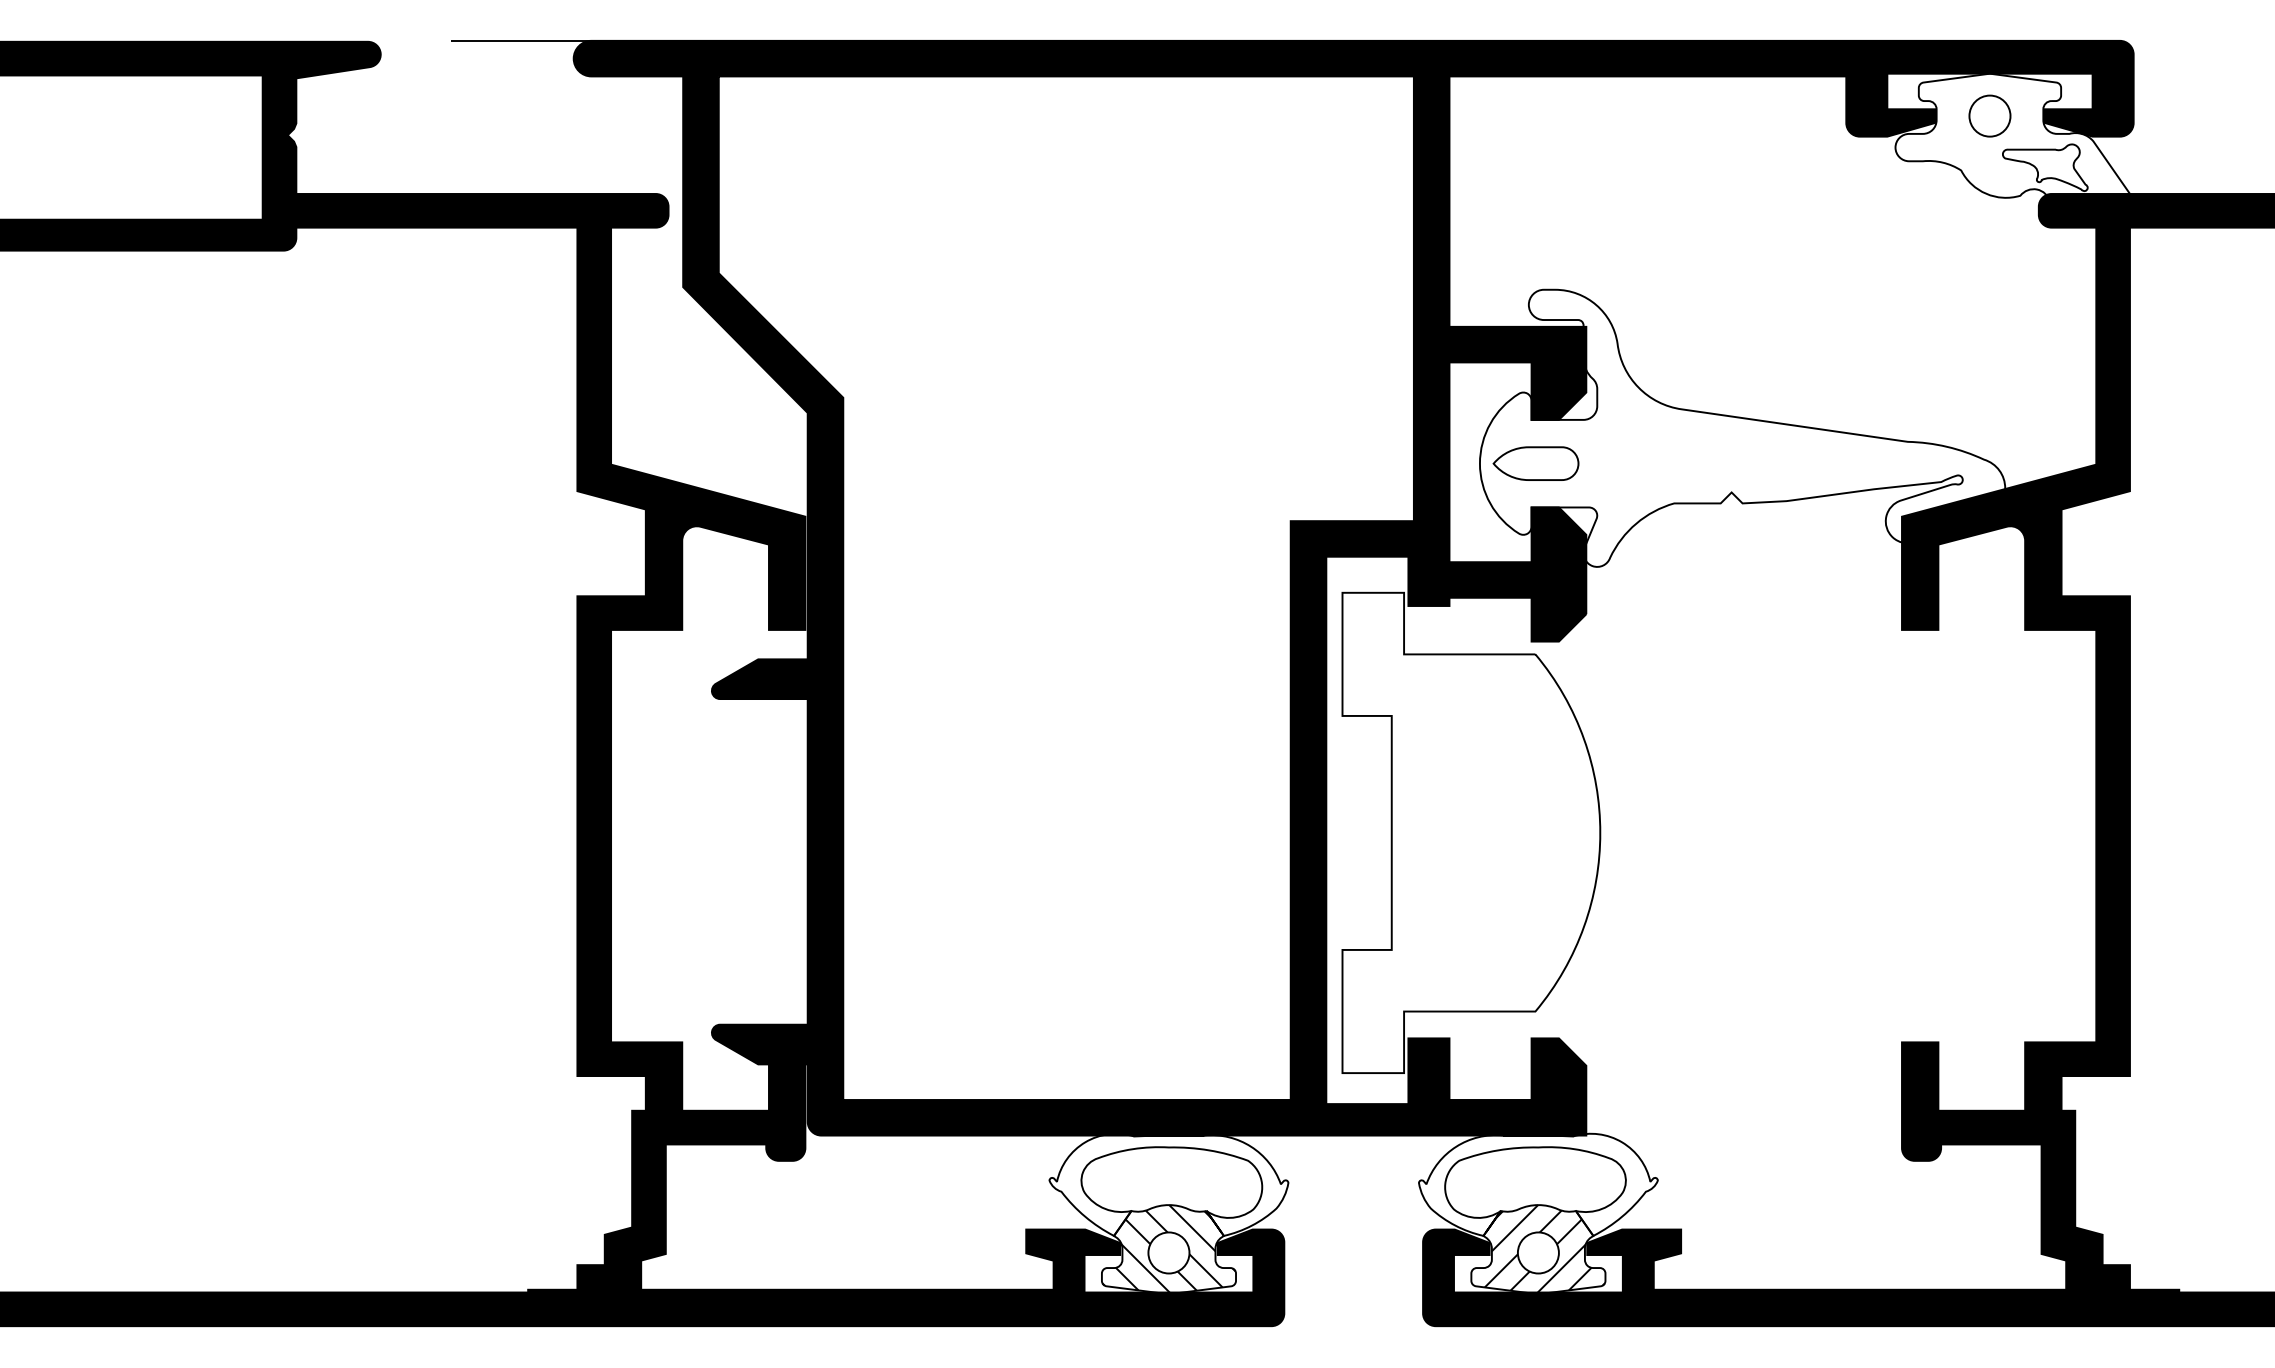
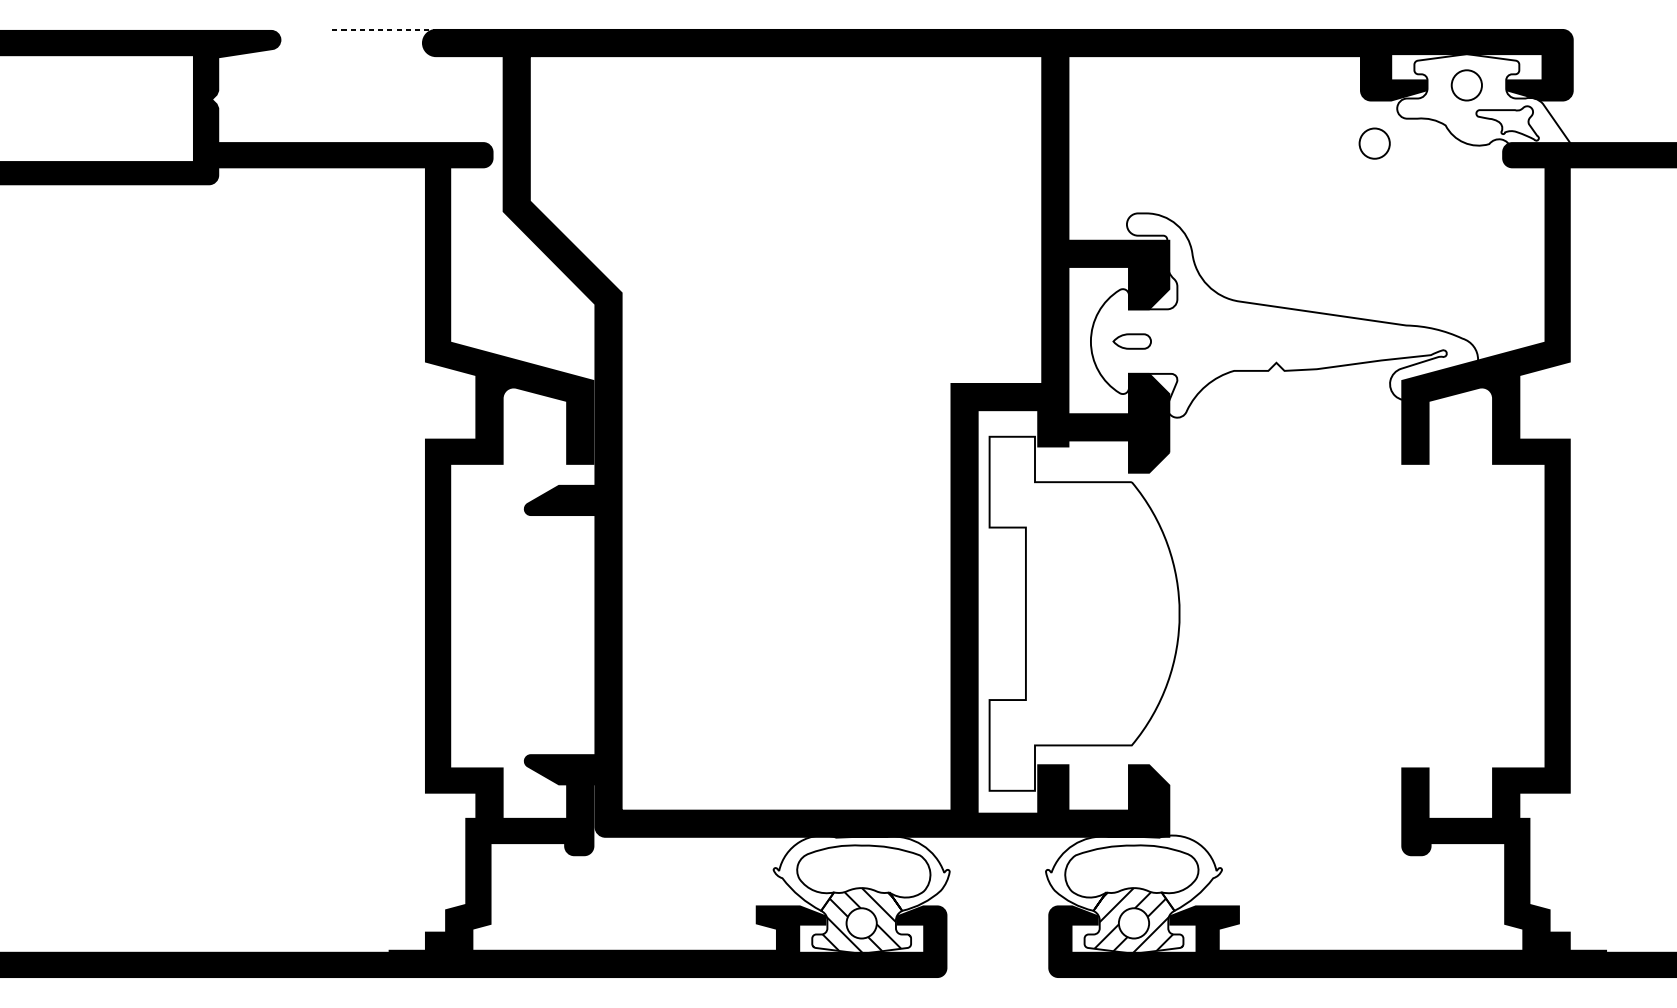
line: (521, 40) -> (384, 29), solid -> dashed
circle: (1864, 194) -> (1374, 143), added
part: (1535, 463) -> (1131, 341), size x0.6

